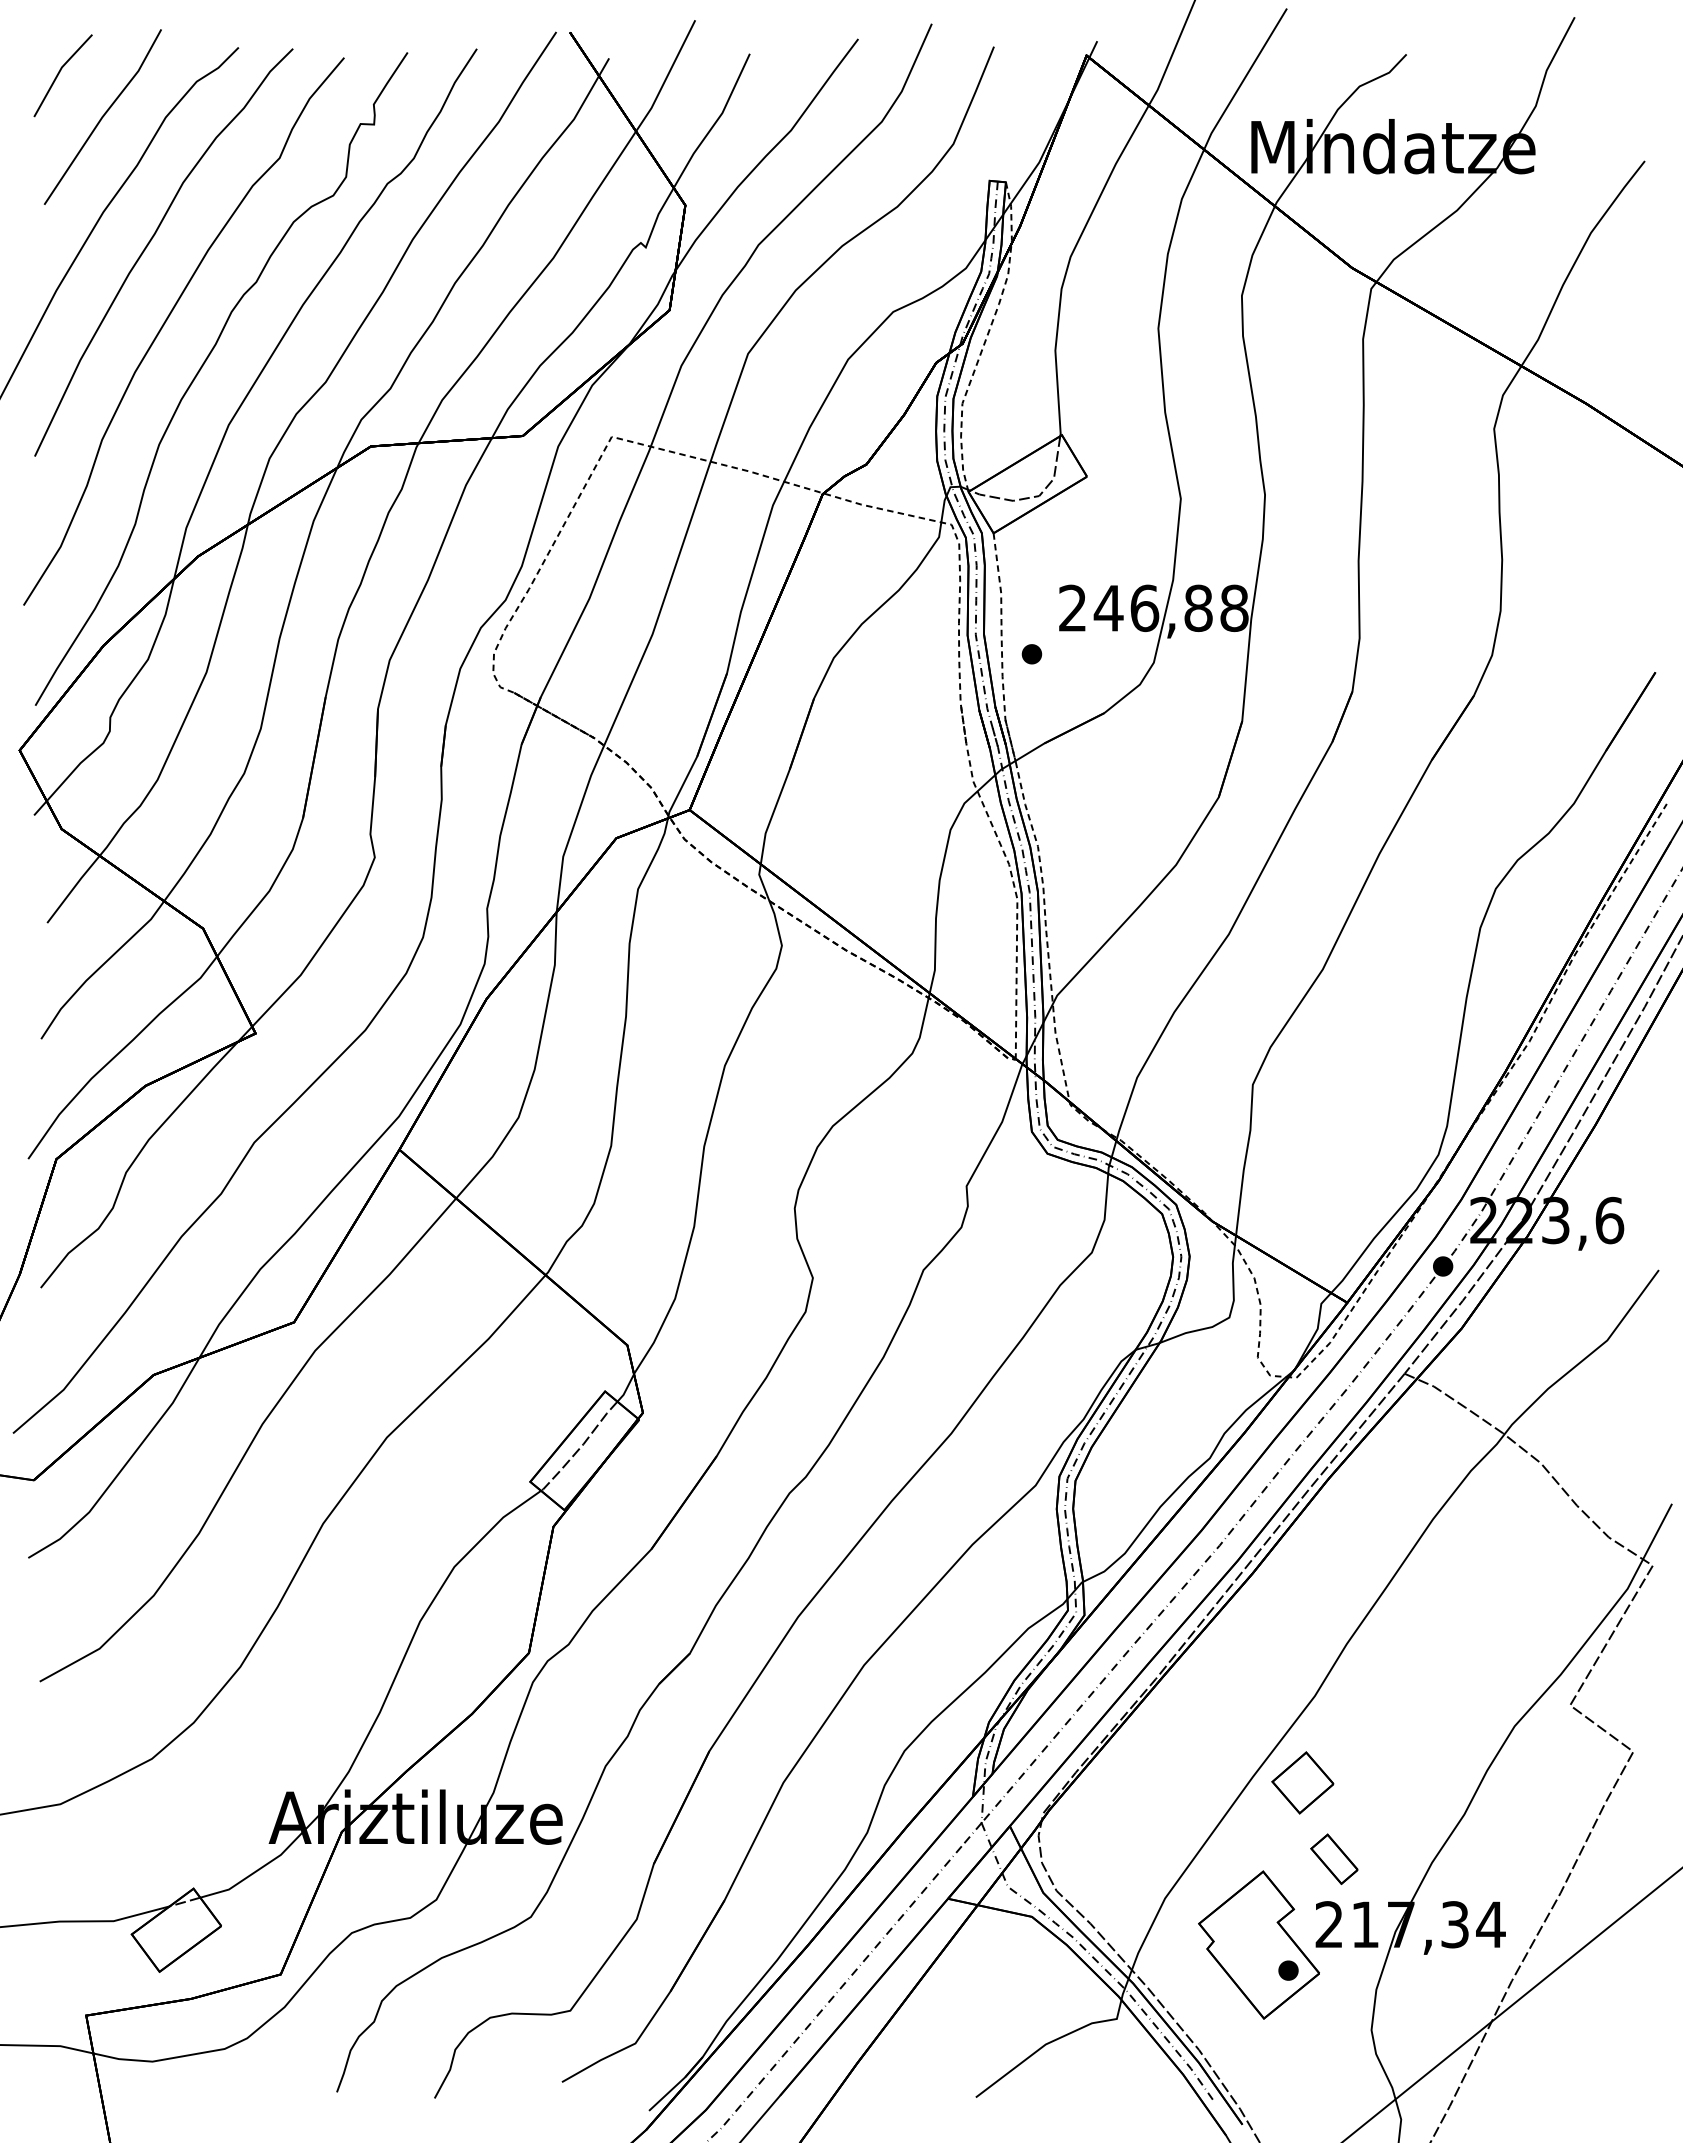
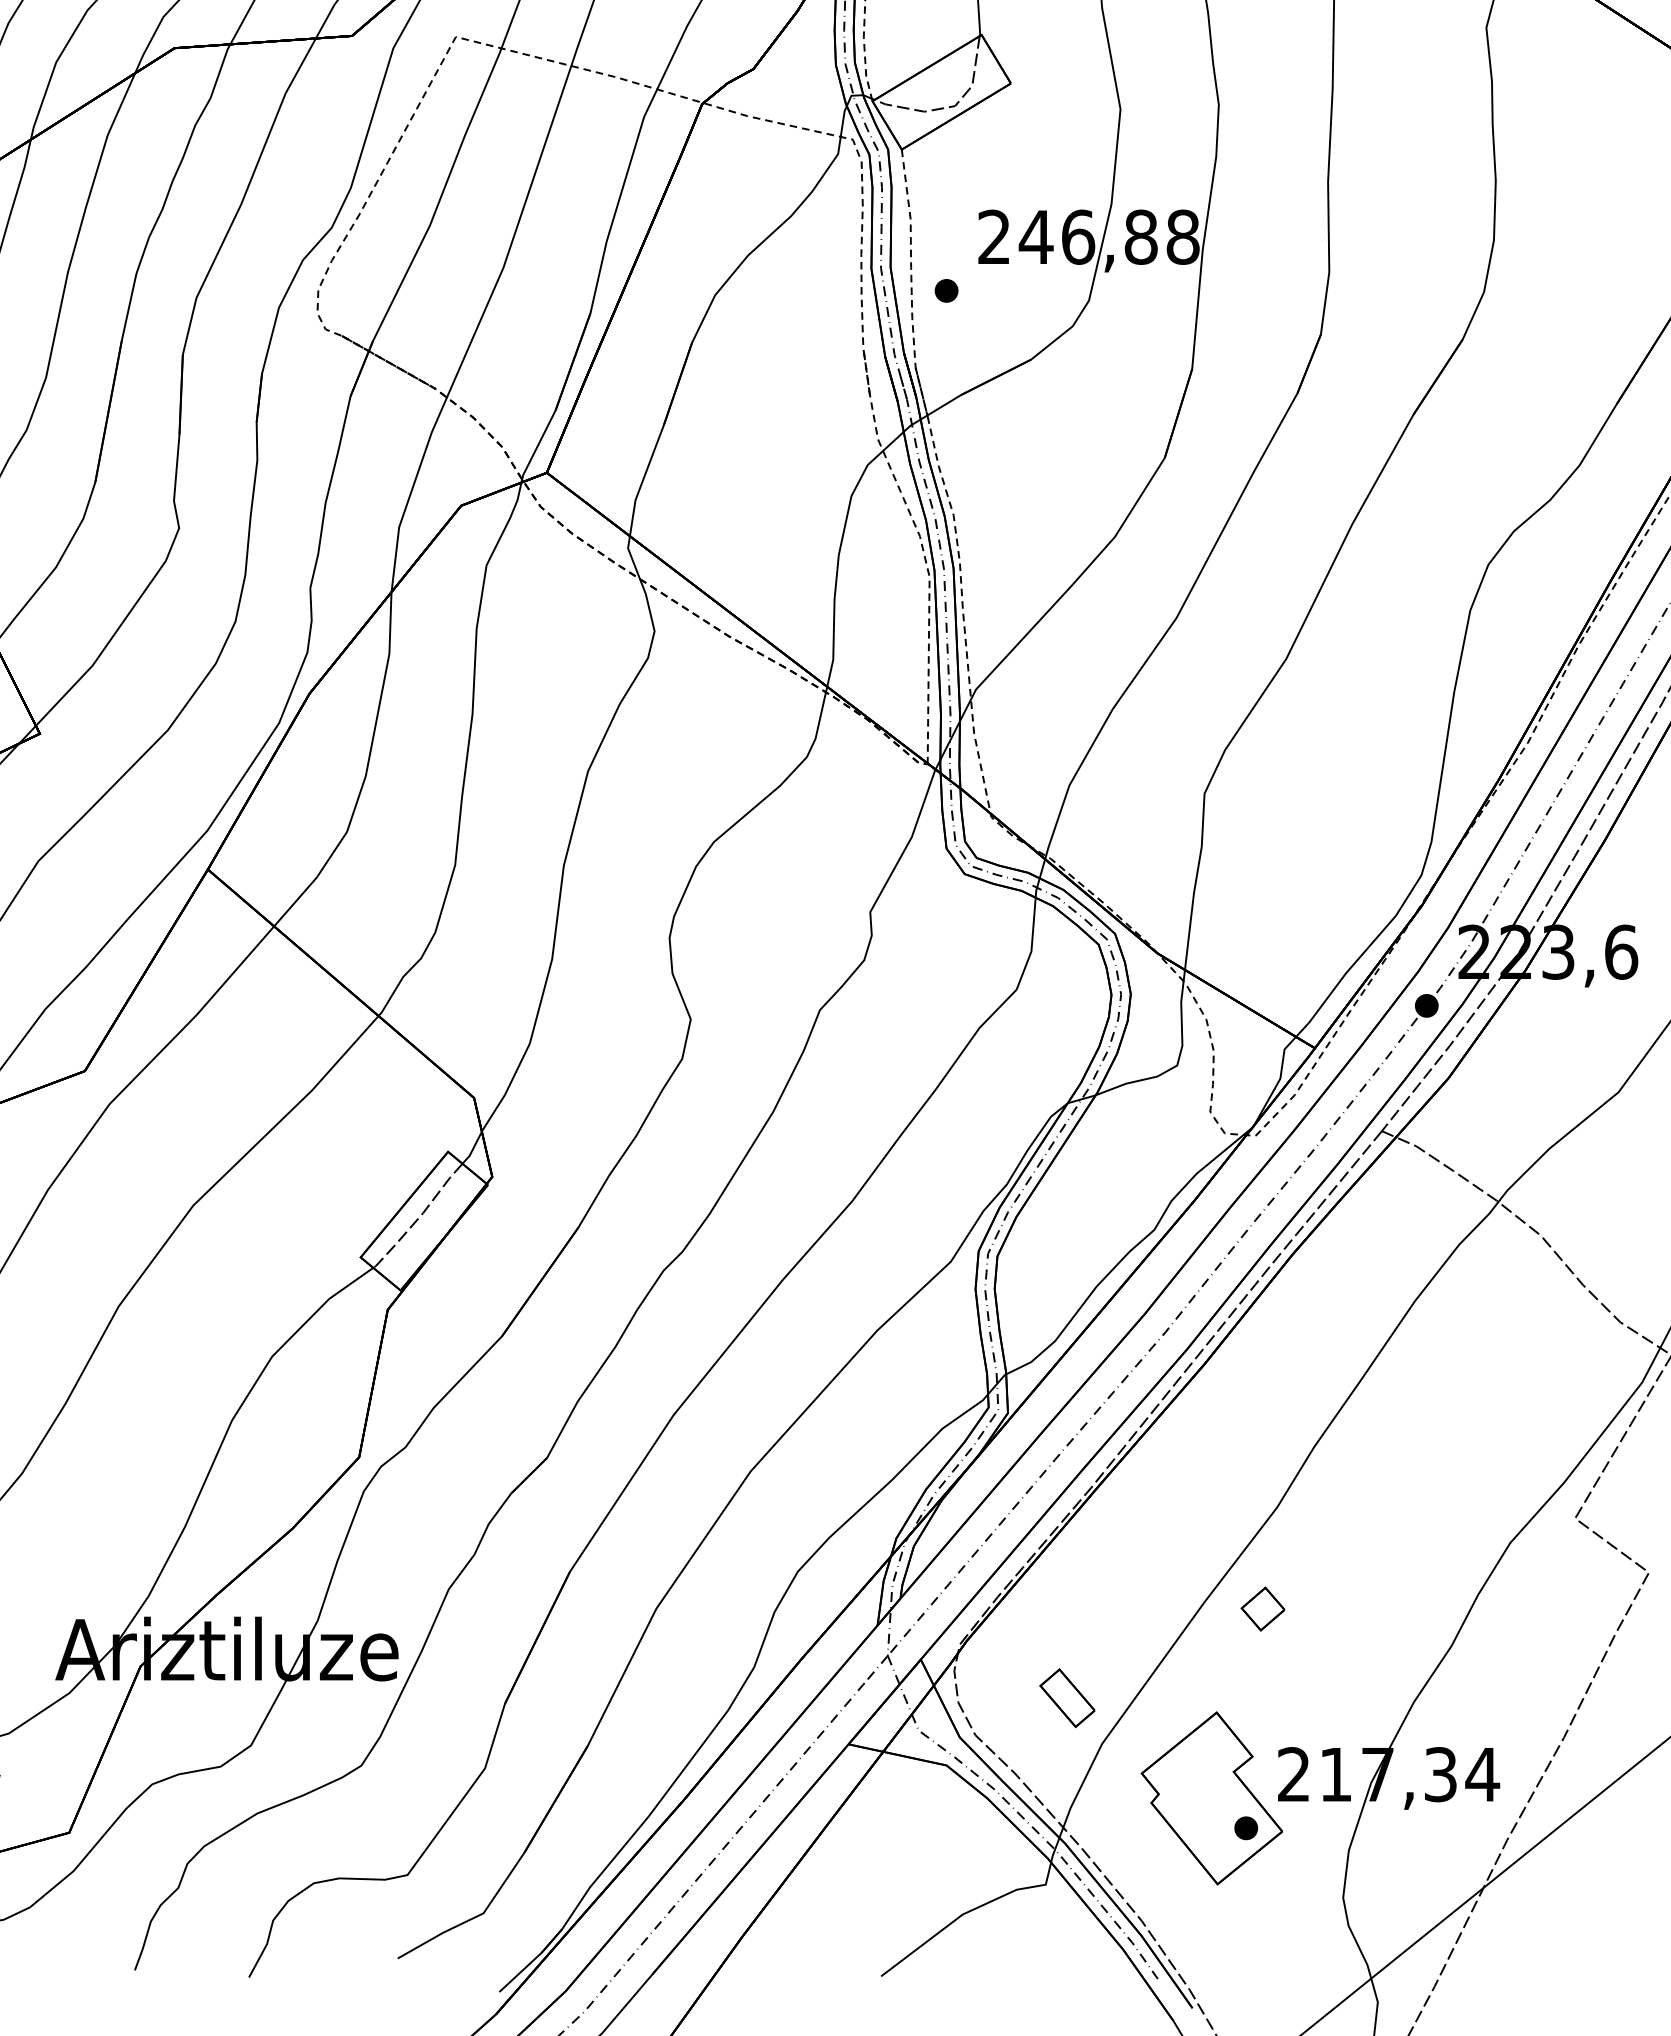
part: (1302, 1782) -> (1262, 1608), size x0.6
part: (1334, 1858) -> (1067, 1697), moved

